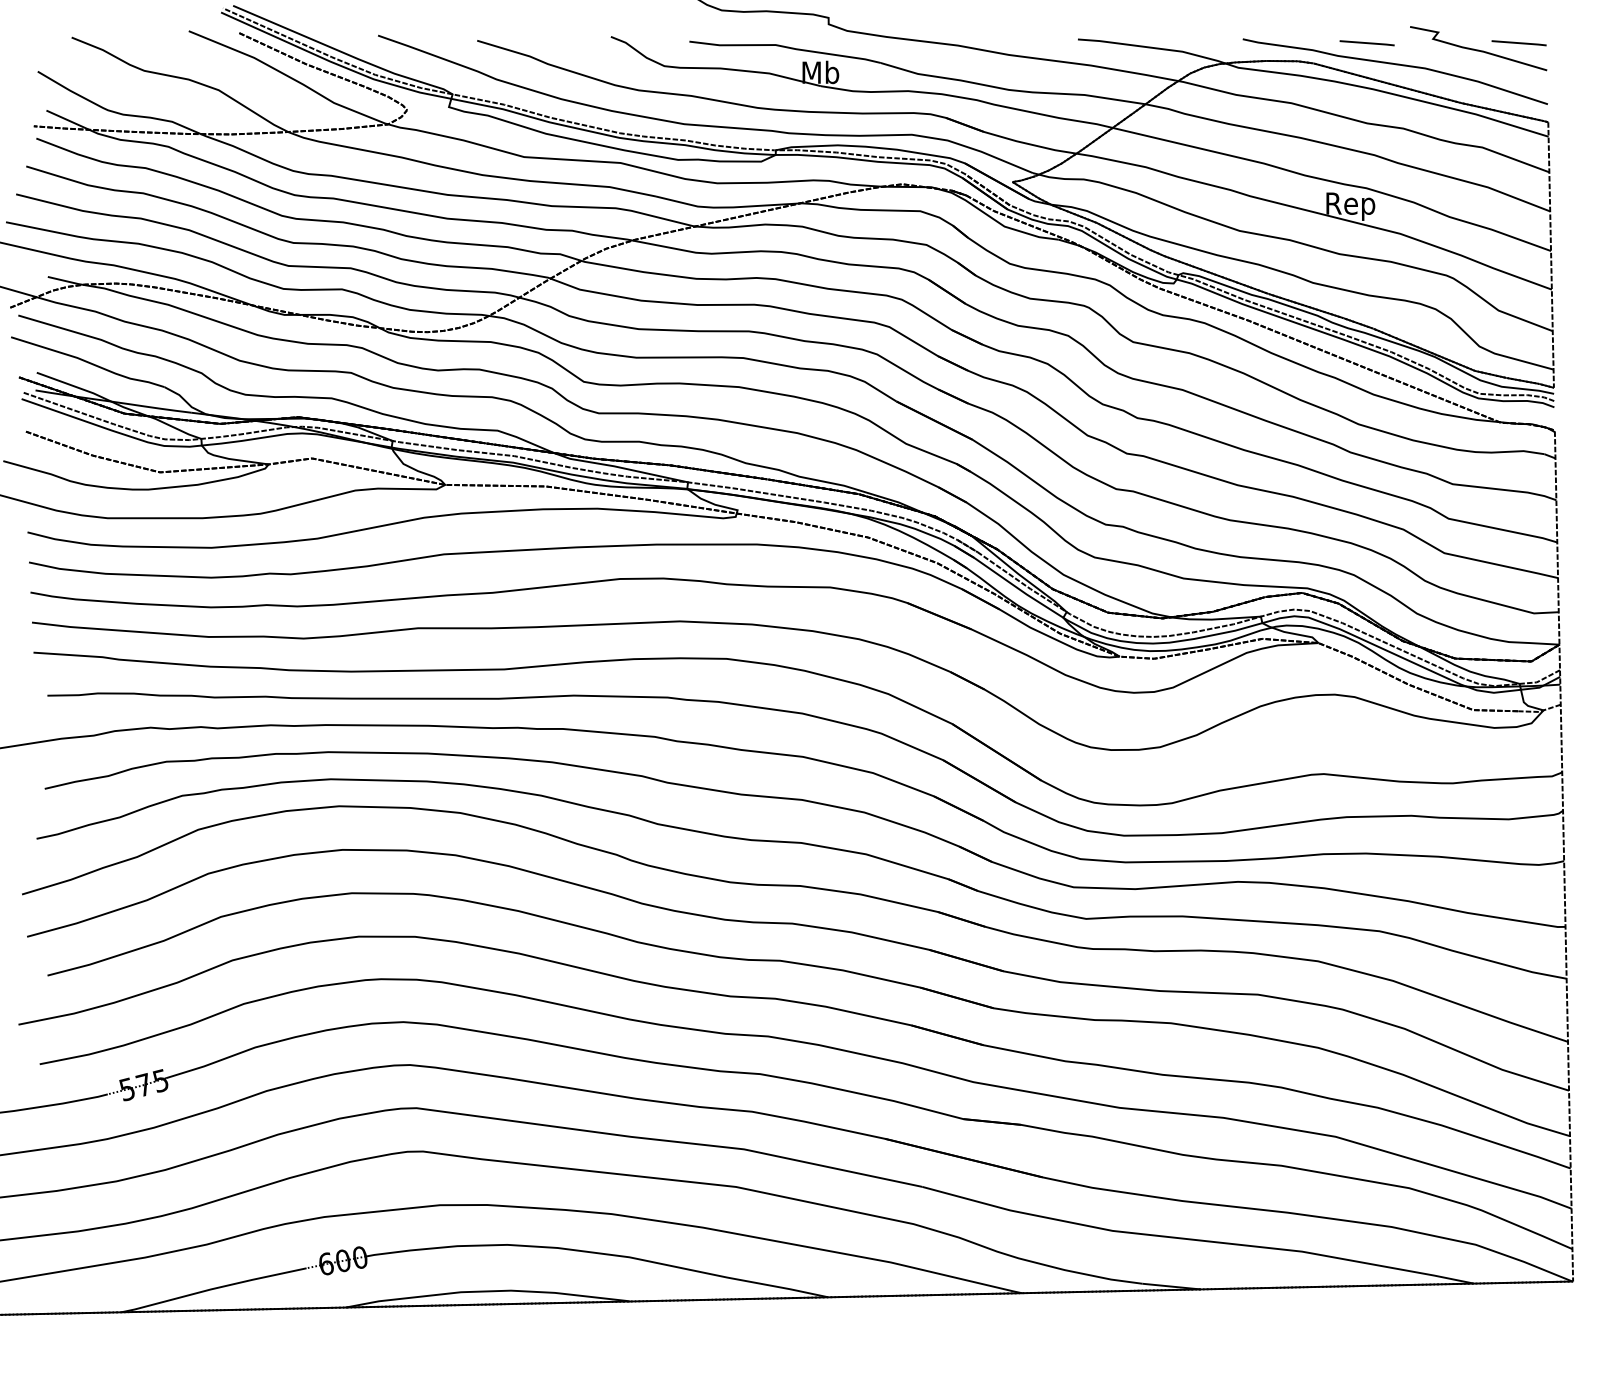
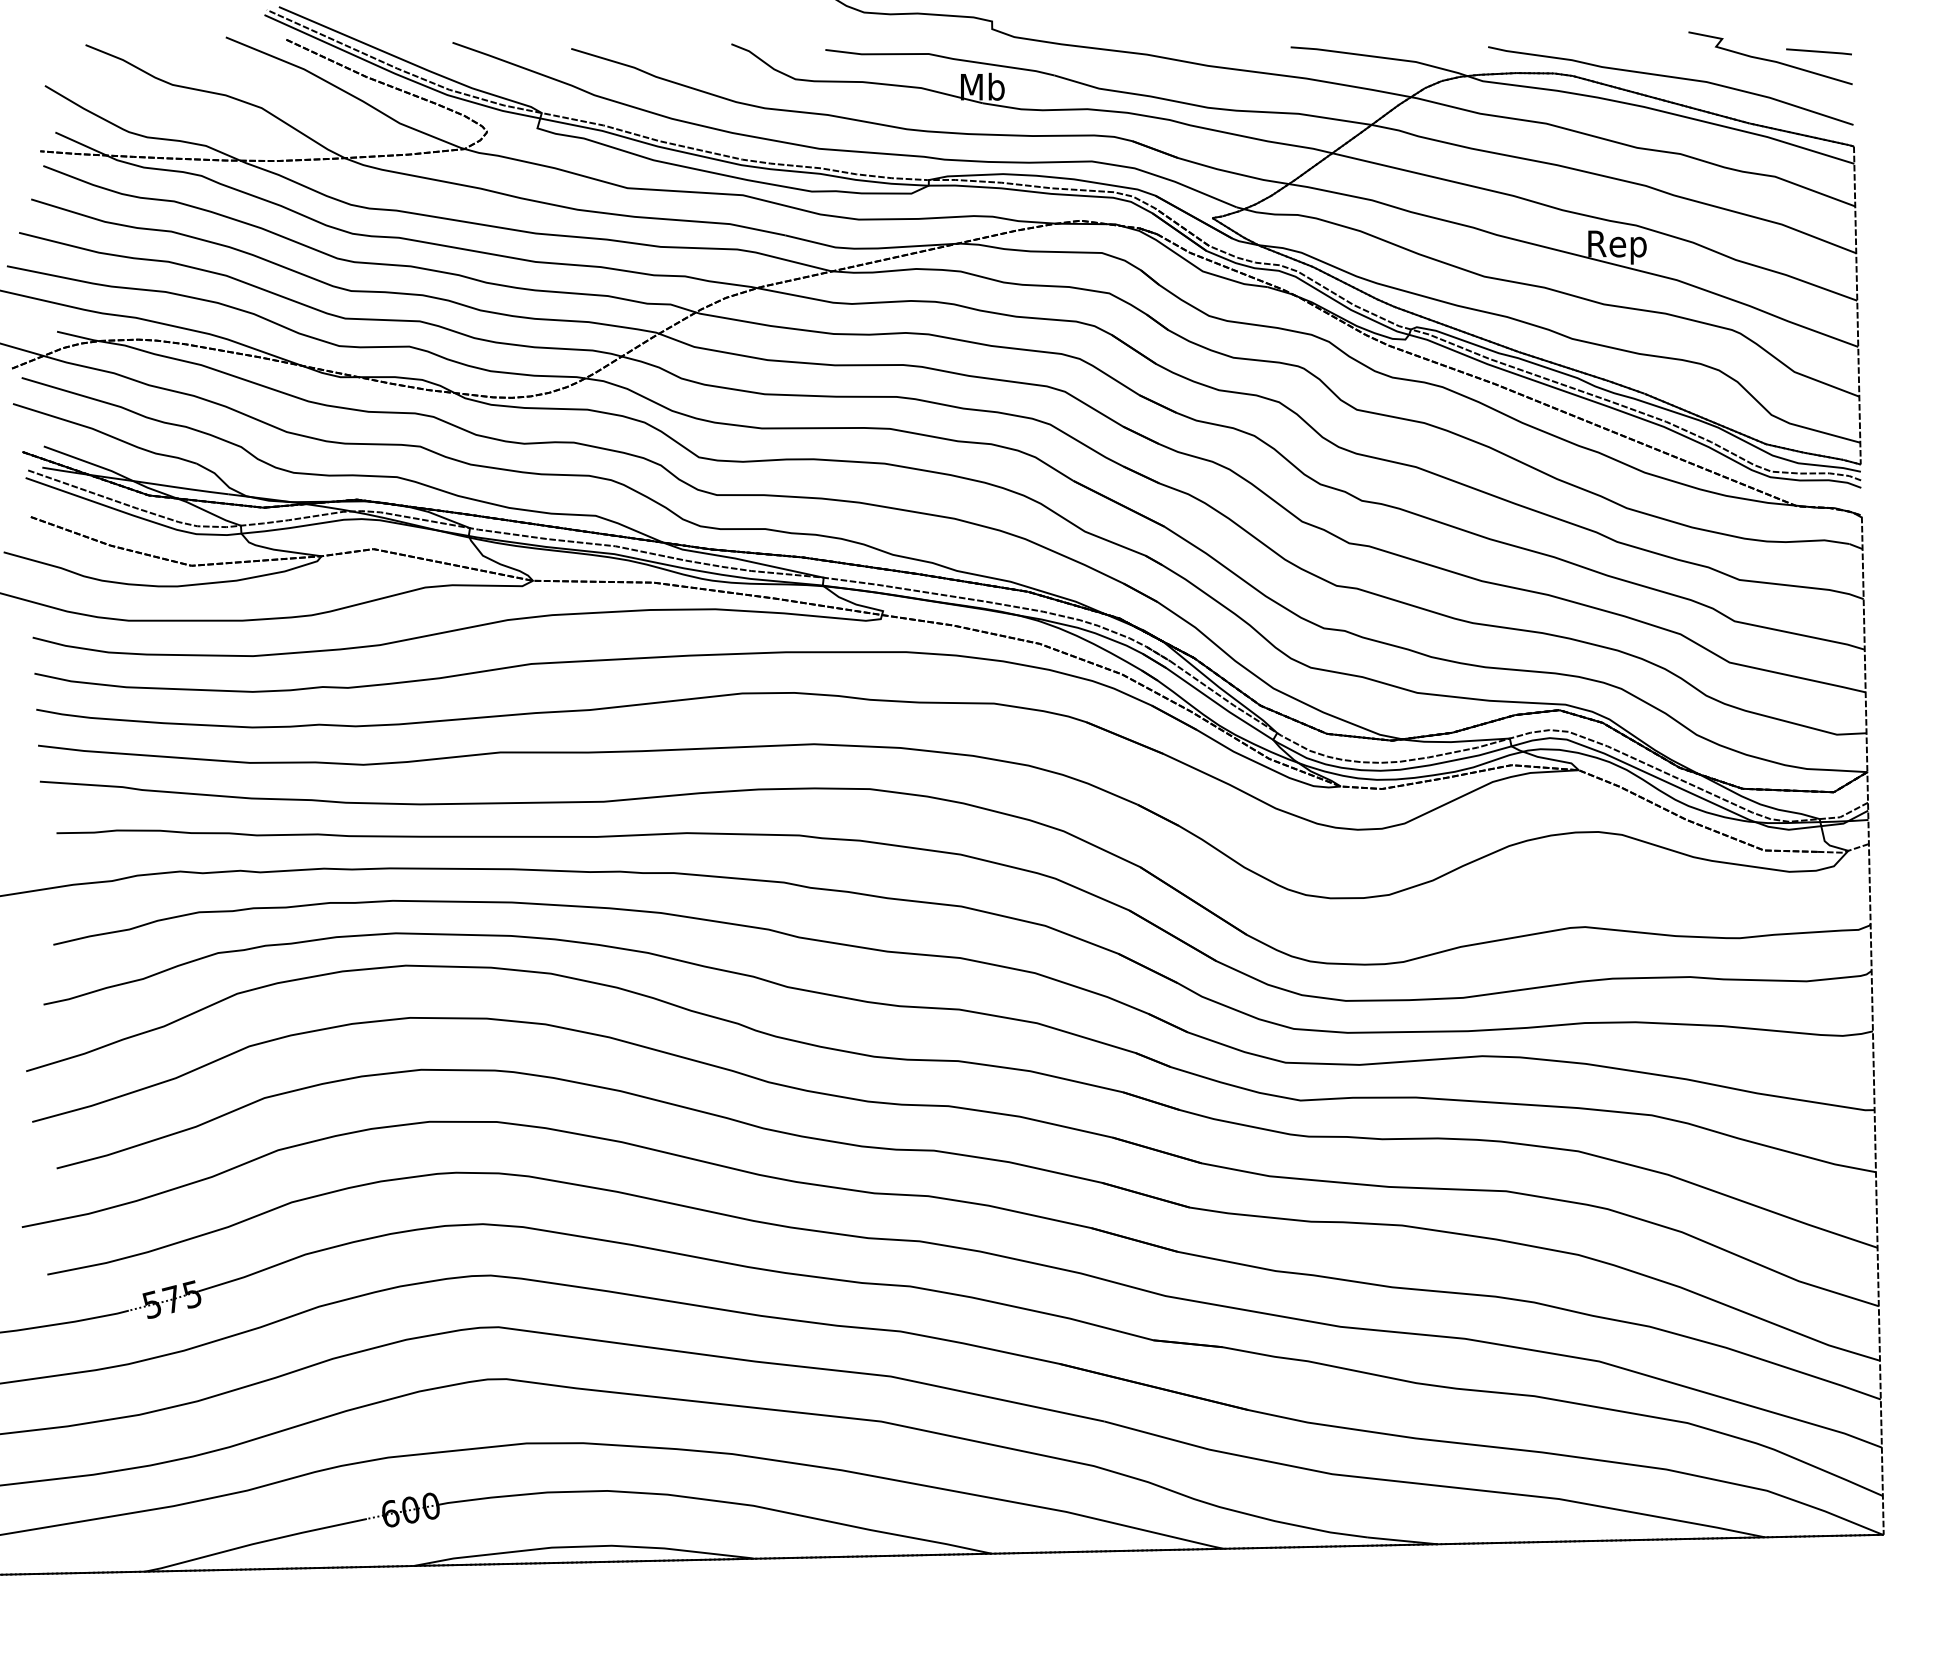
line: (1366, 42) -> (1636, 51), removed

